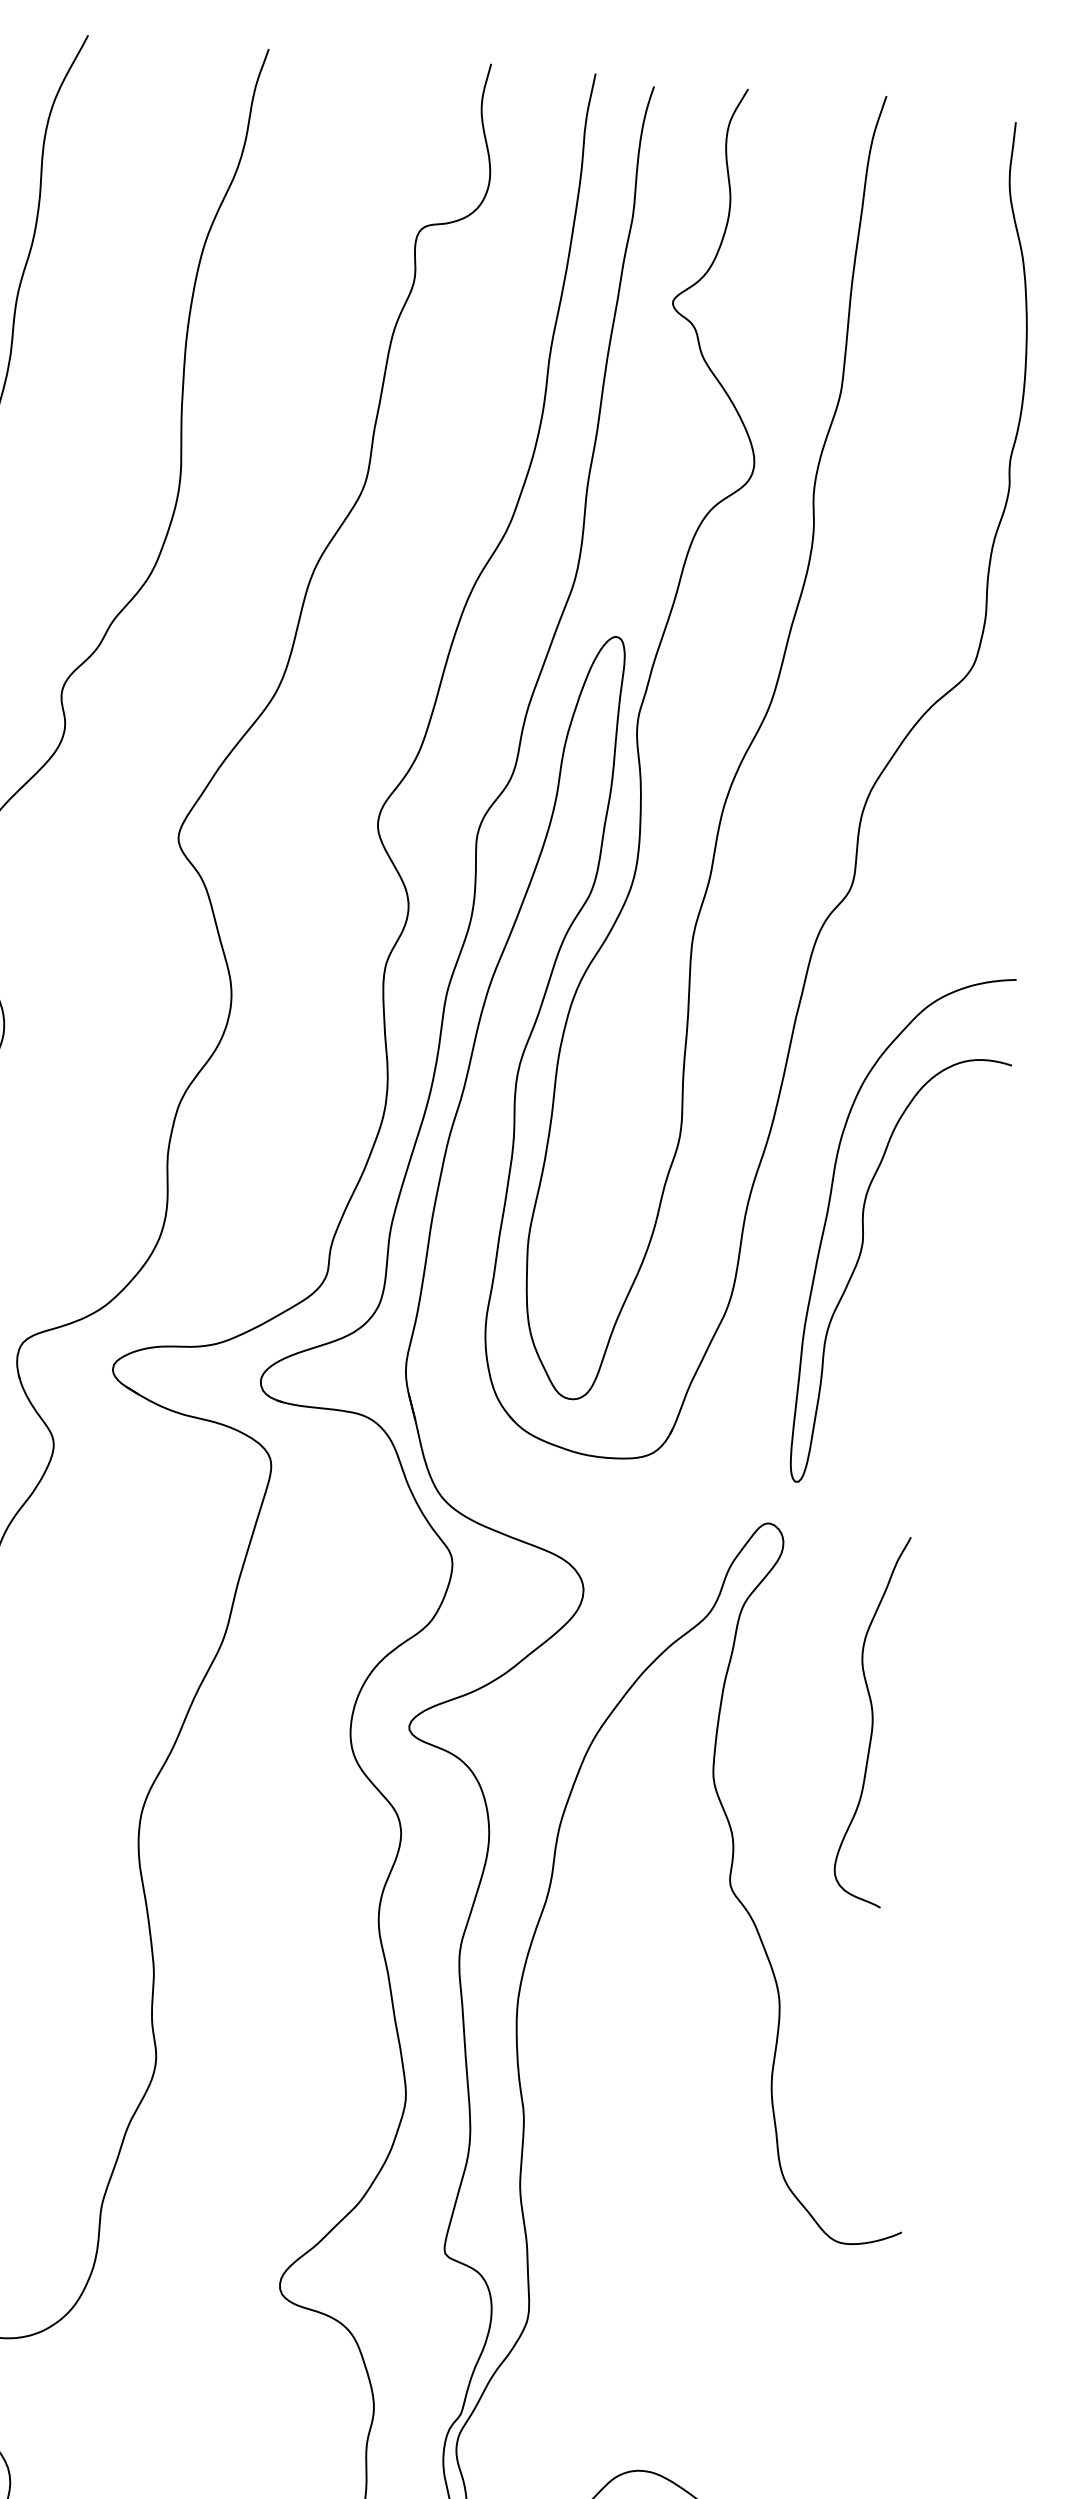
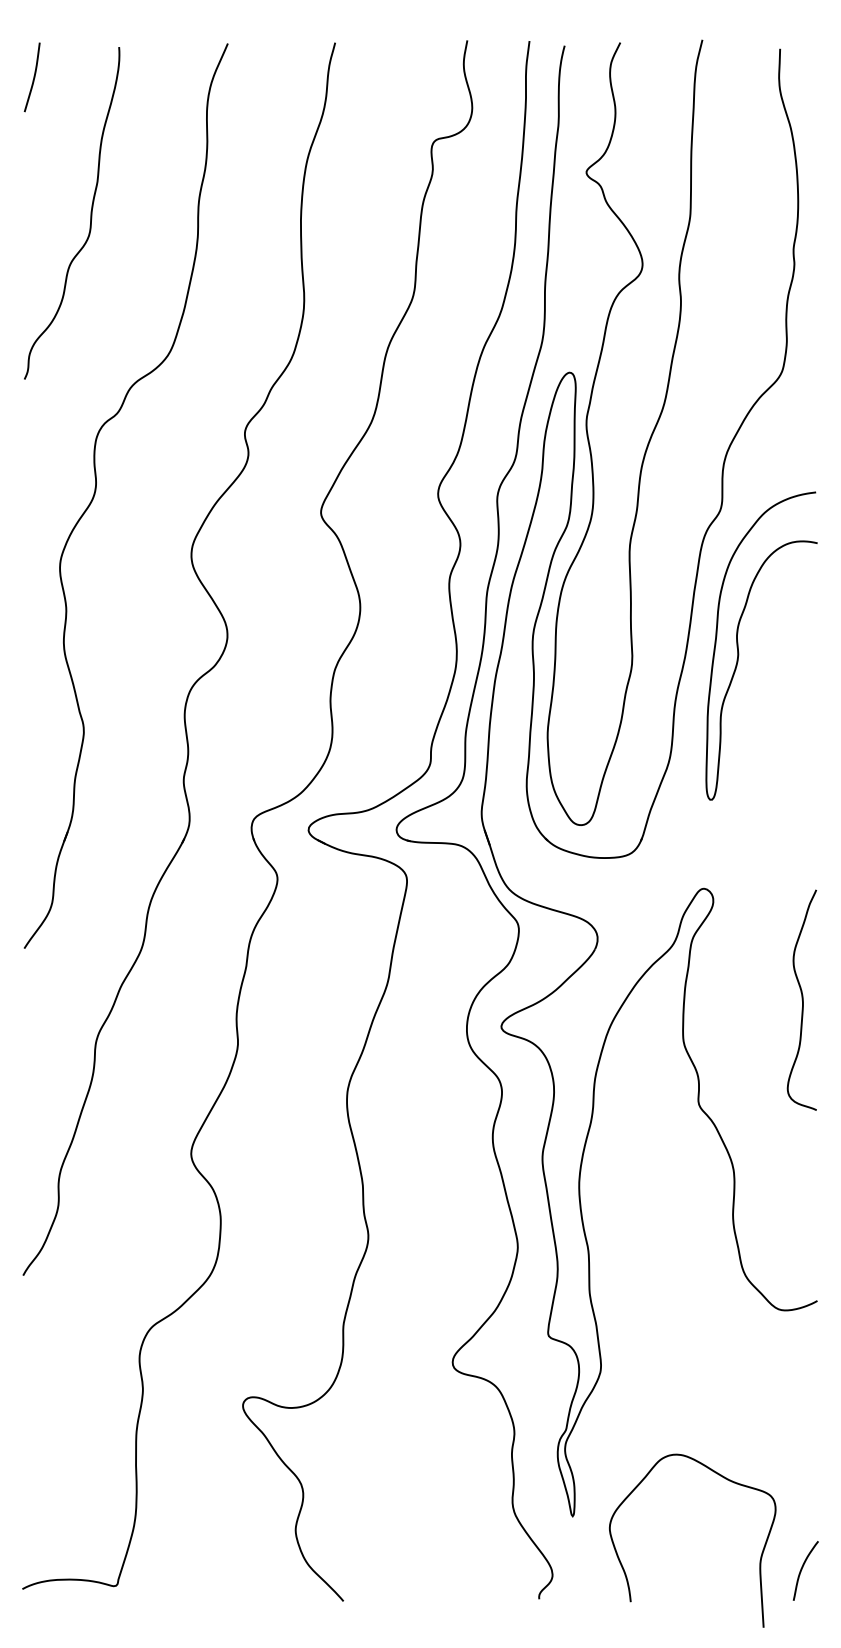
curve: (864, 1226) -> (738, 645), moved
curve: (870, 1719) -> (801, 999), moved

